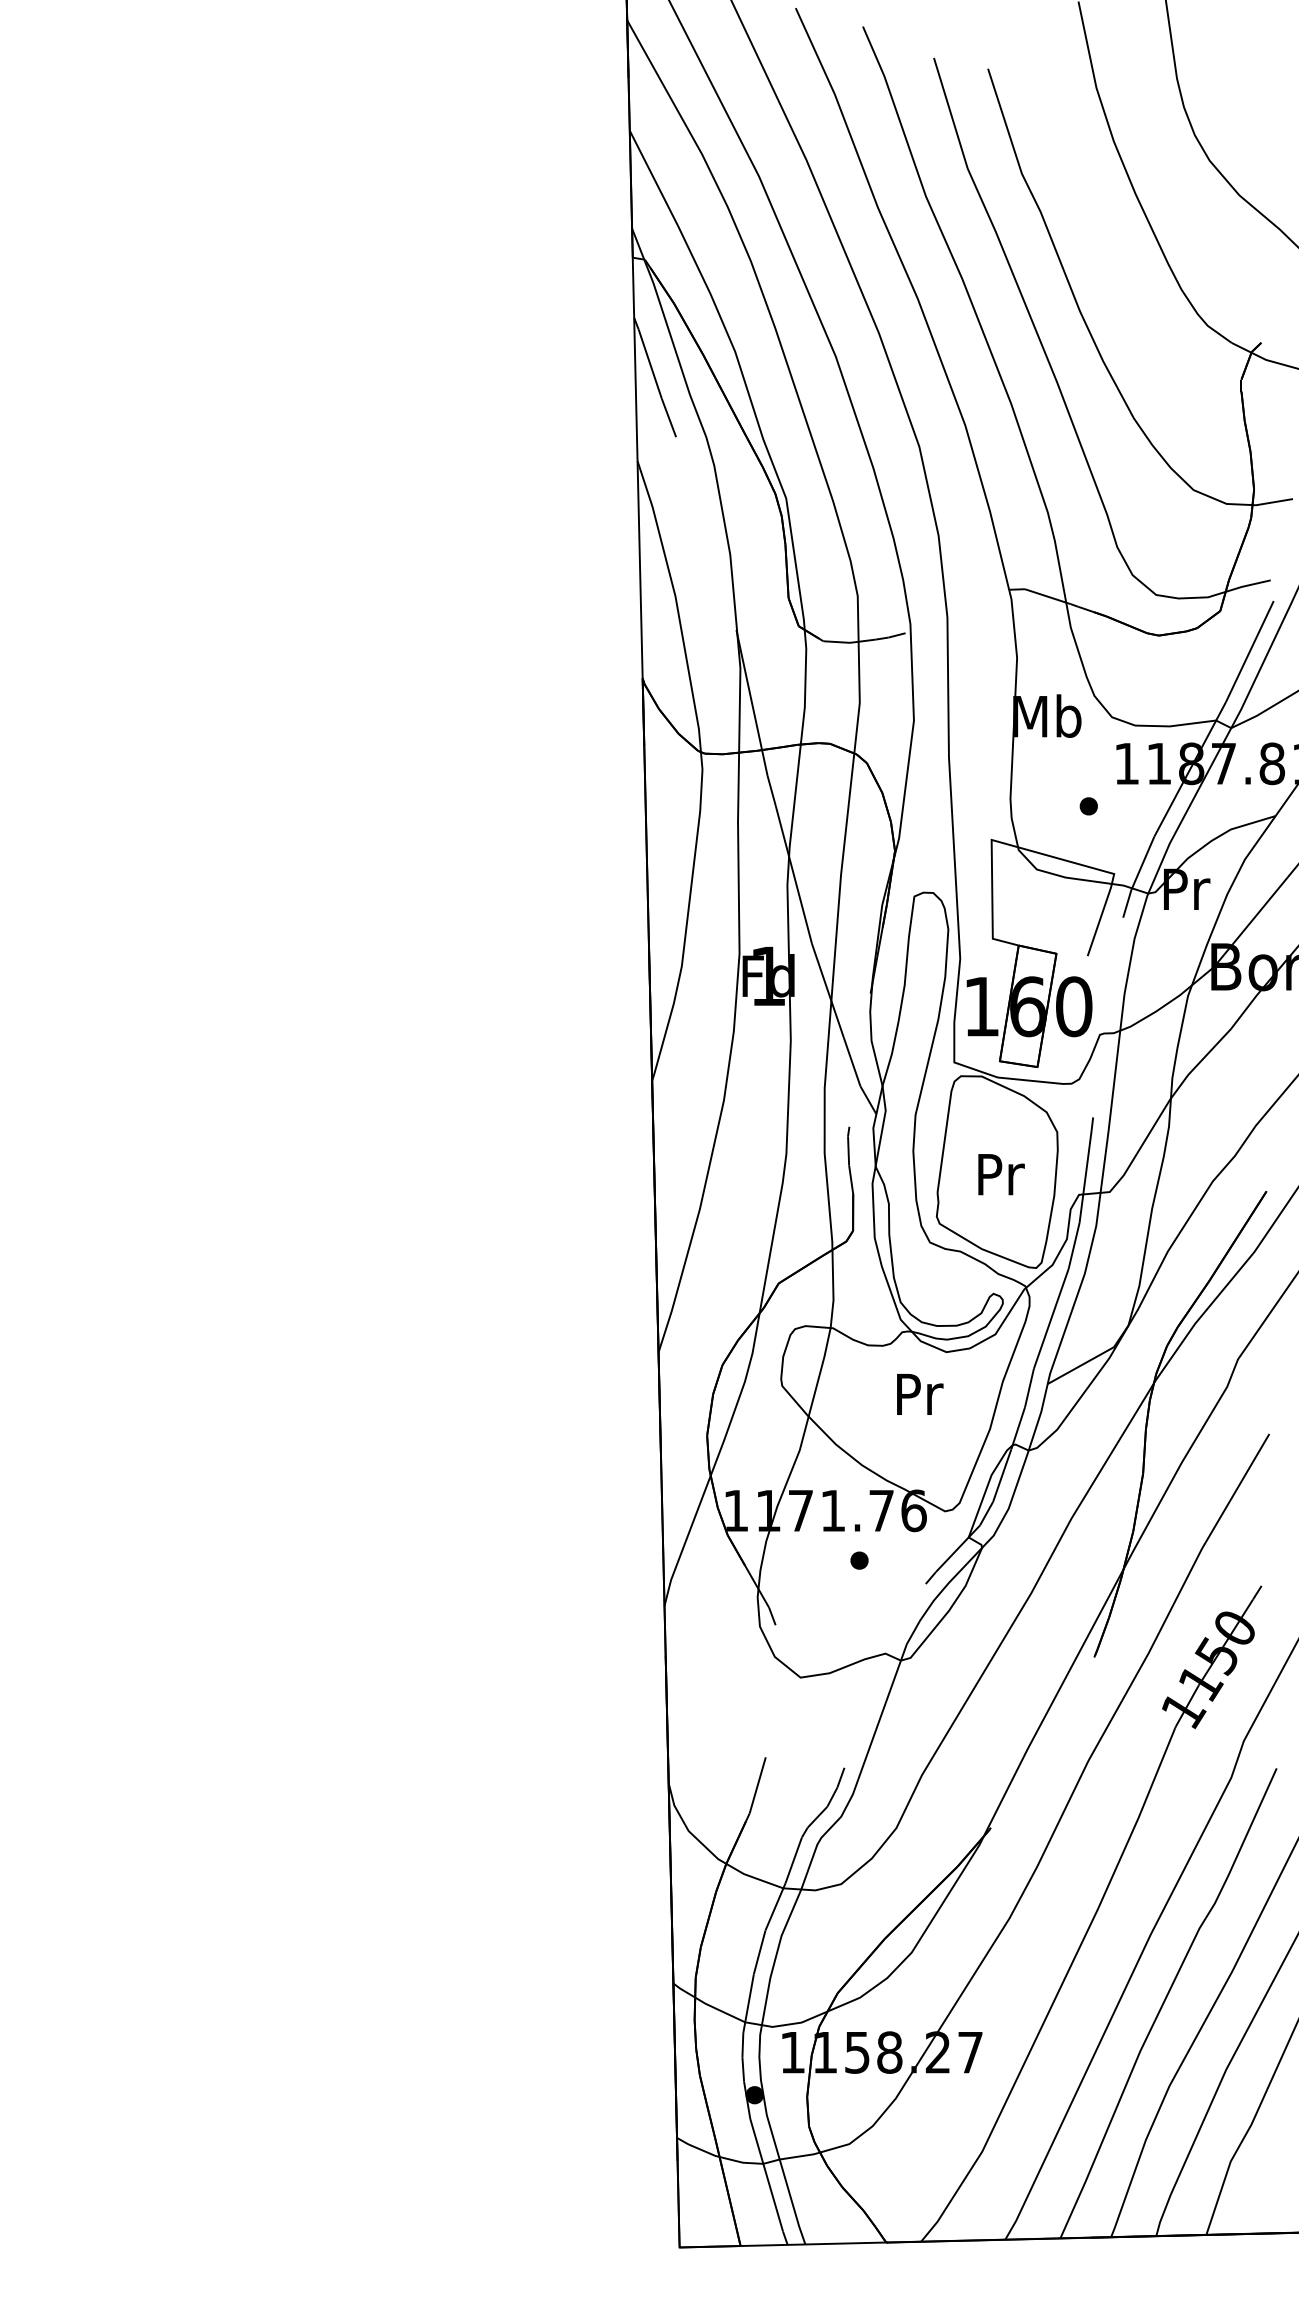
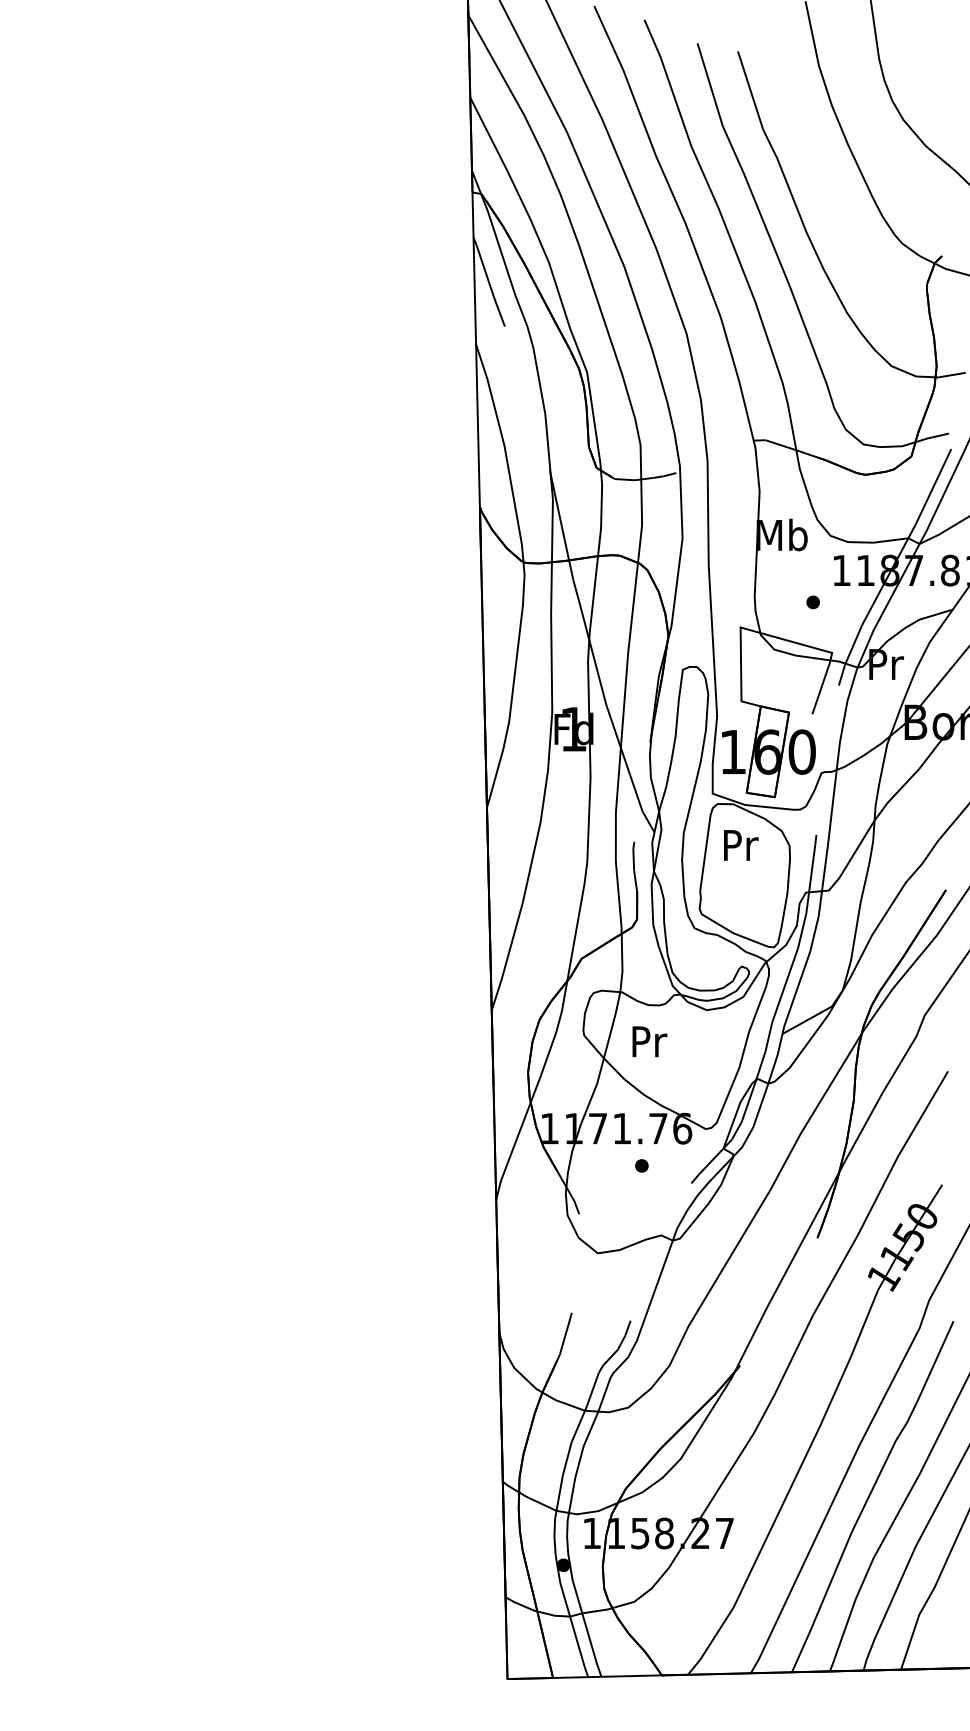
text: (1001, 1174) -> (741, 845), moved
text: (920, 1394) -> (650, 1041), moved

